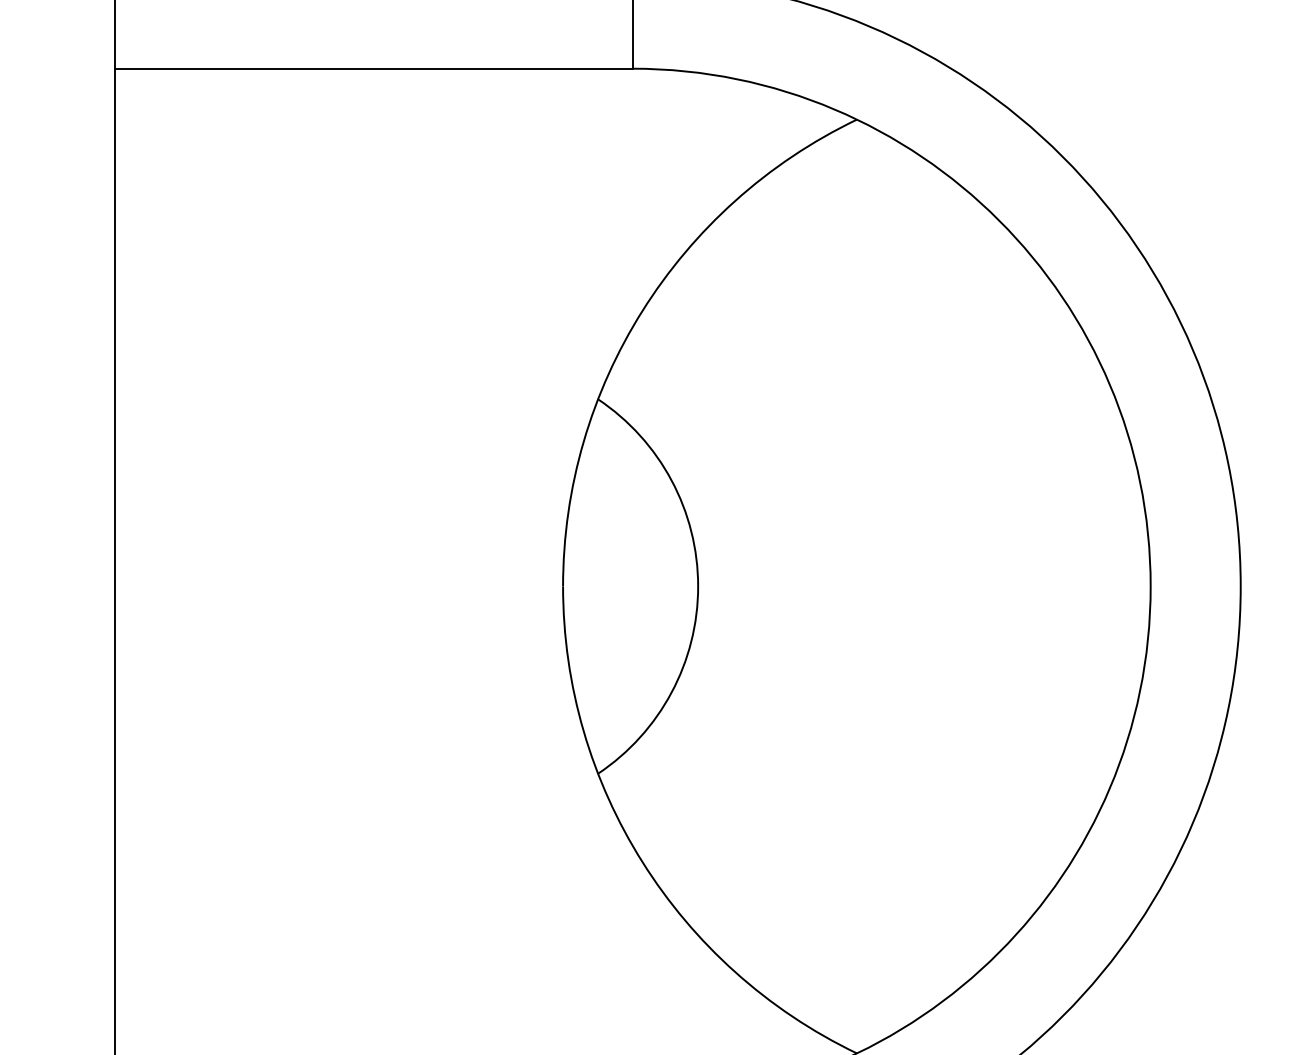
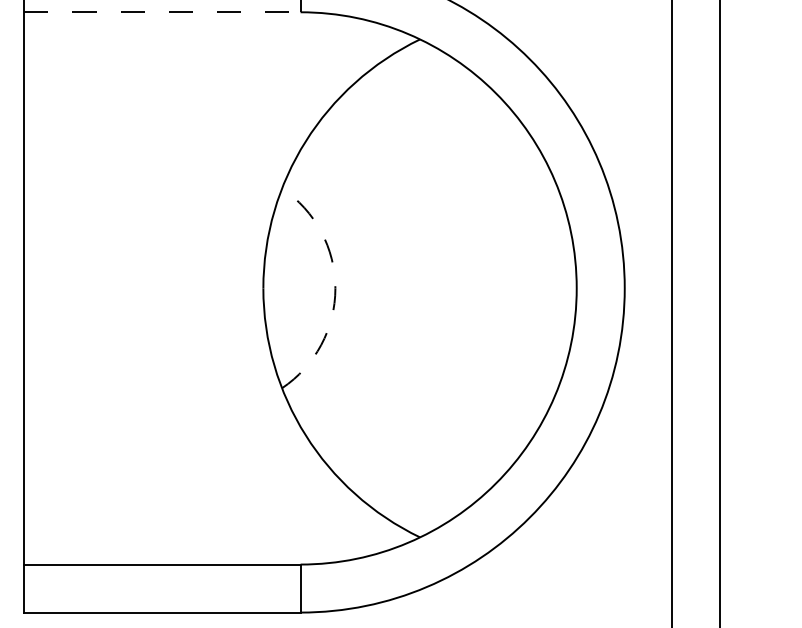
line: (375, 69) -> (163, 12), solid -> dashed
arc: (698, 586) -> (335, 288), solid -> dashed

